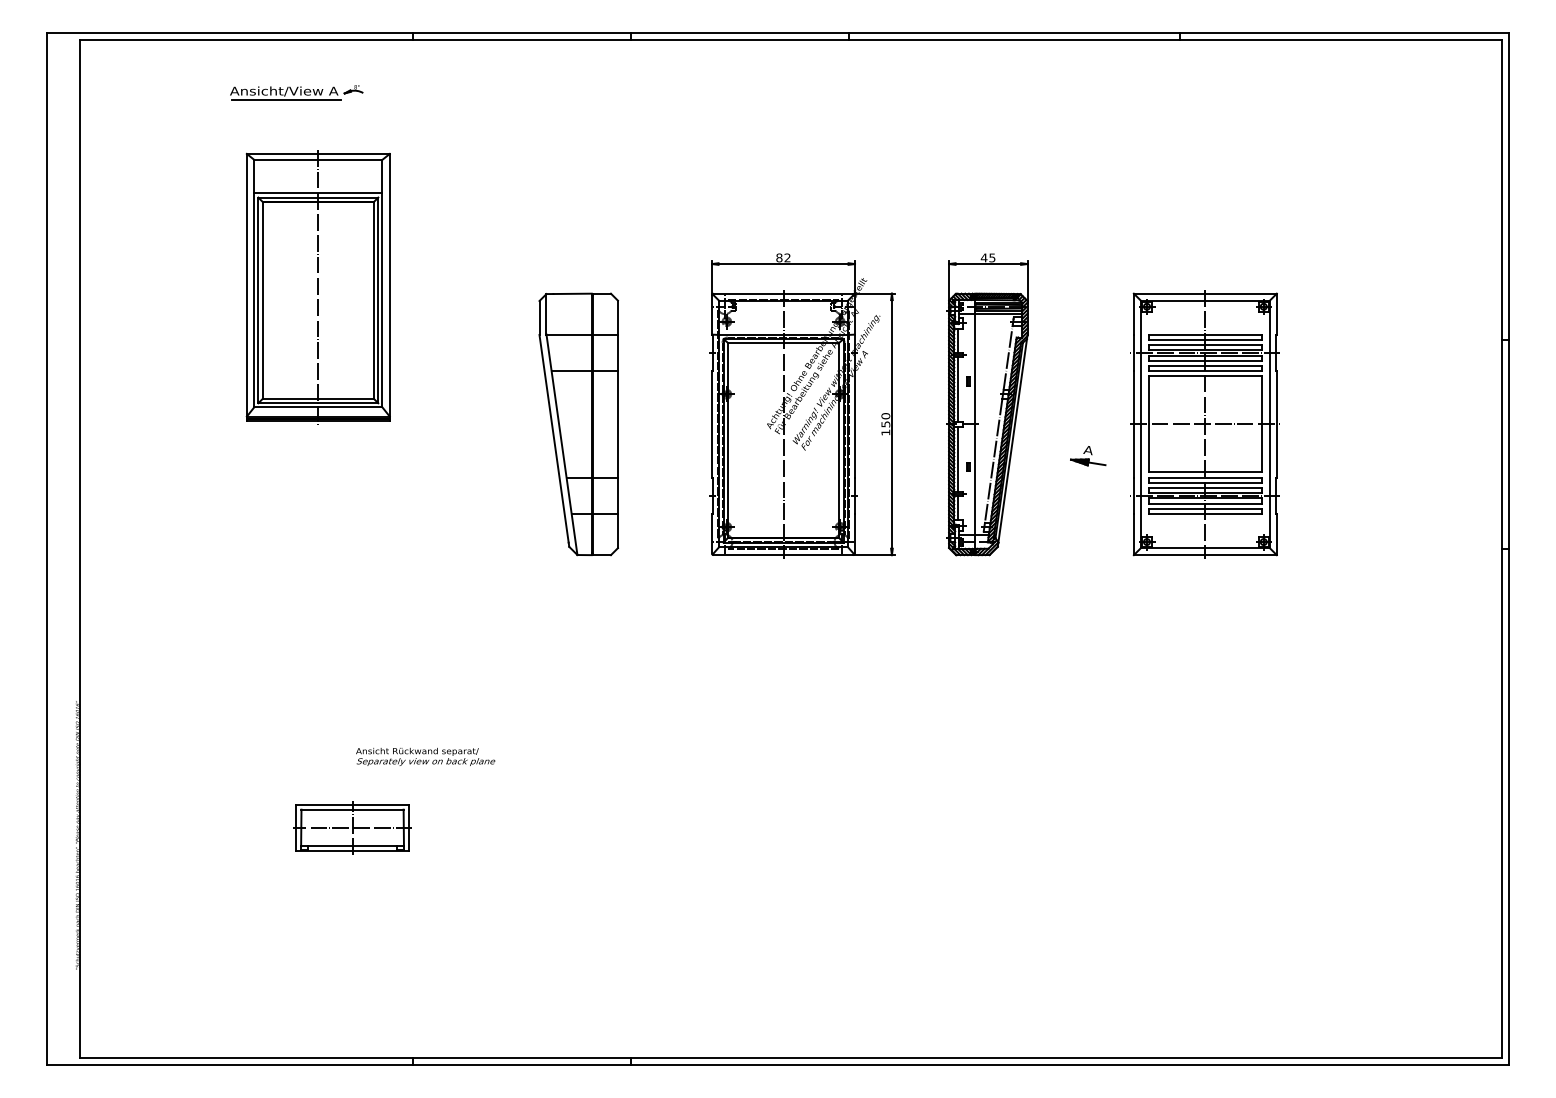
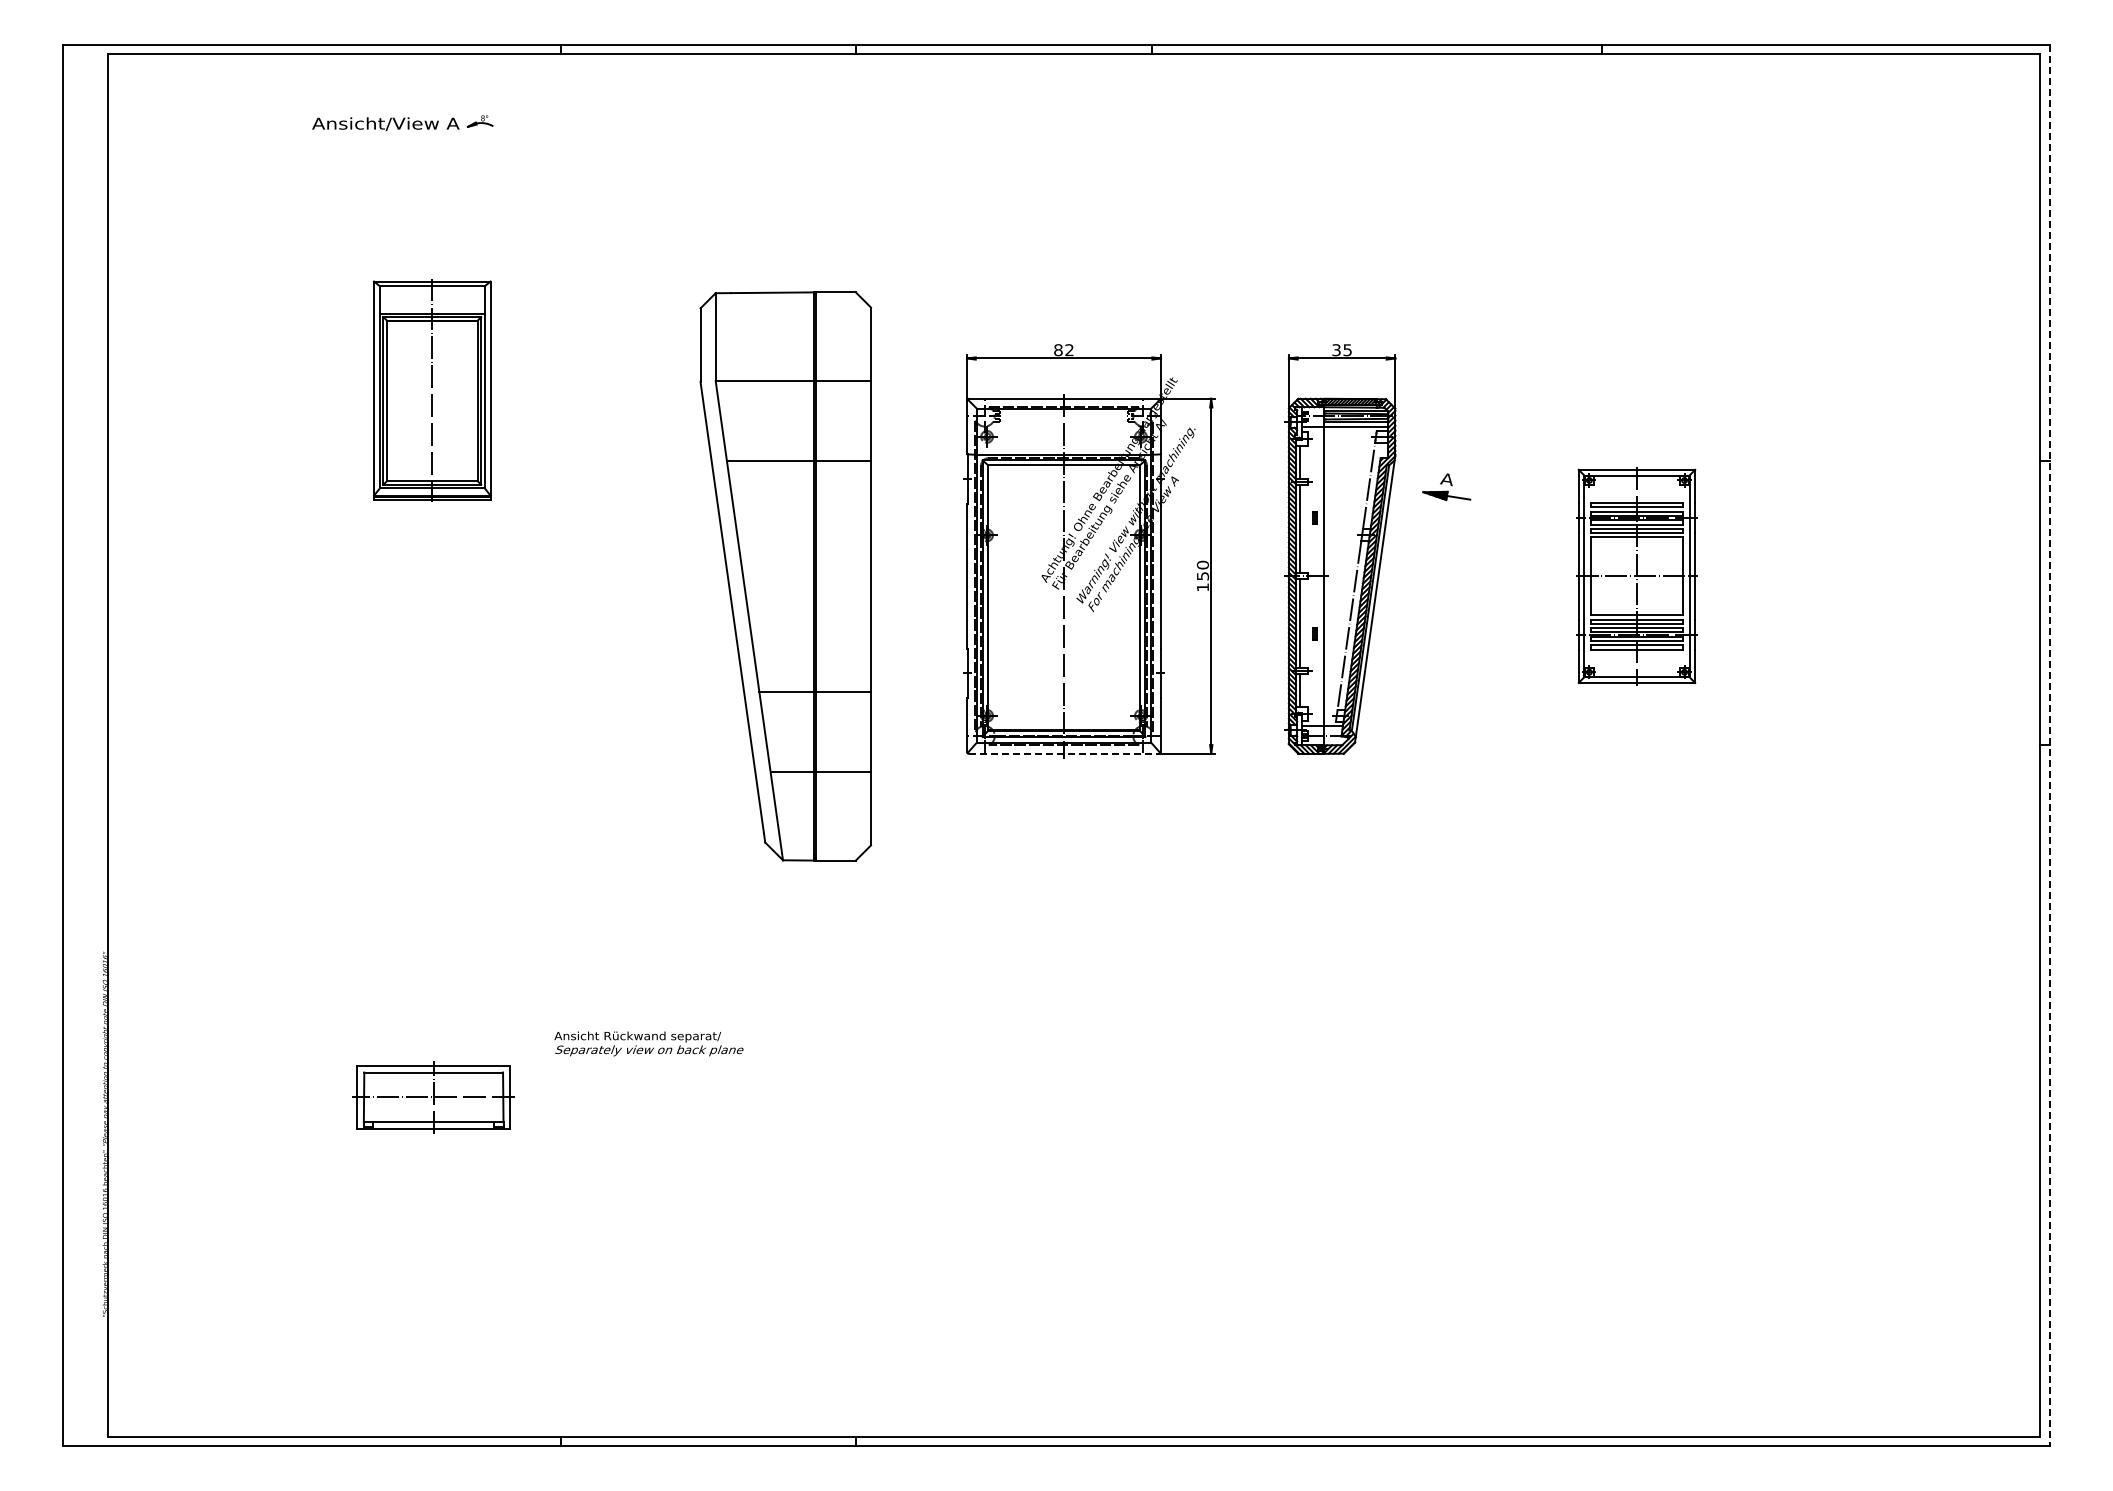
line: (286, 99) -> (388, 135), removed
text: (984, 258) -> (1336, 350), 45 -> 35
part: (318, 287) -> (432, 390), size x0.6
part: (578, 423) -> (785, 575), size x1.6
part: (1205, 424) -> (1636, 576), size x0.6
part: (1087, 456) -> (1446, 487), moved
line: (1509, 549) -> (2049, 745), solid -> dashed
line: (783, 554) -> (1064, 753), solid -> dashed
text: (425, 756) -> (648, 1043), moved
part: (352, 828) -> (433, 1097), moved

